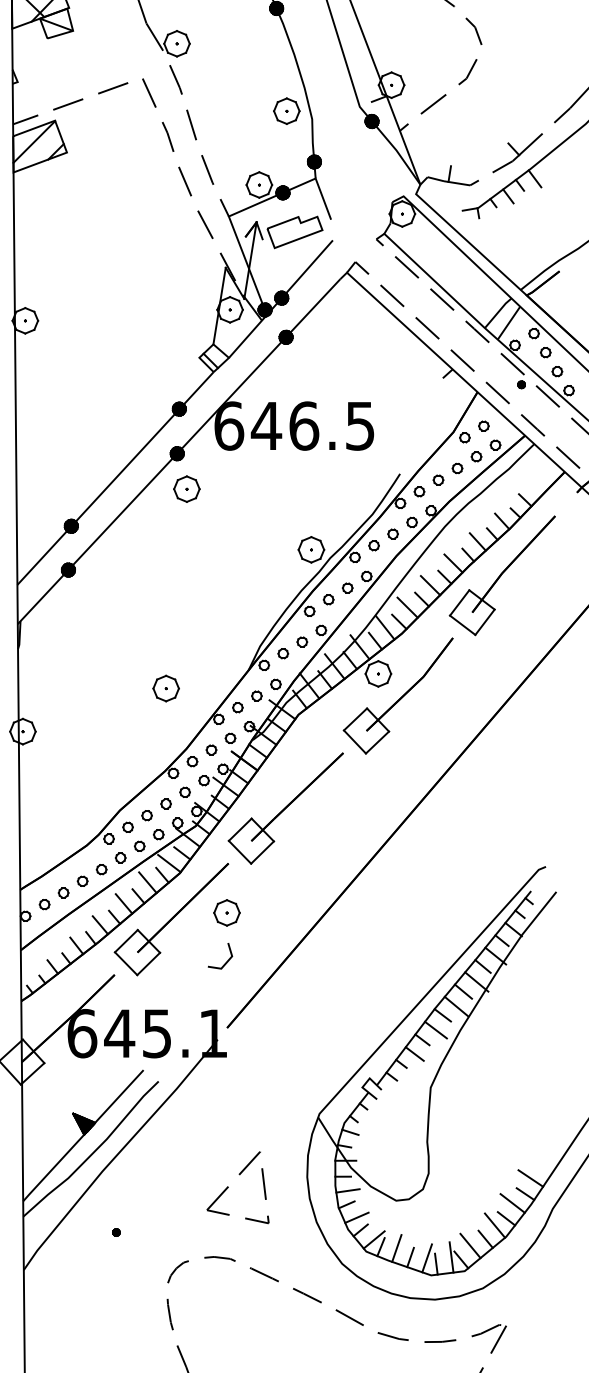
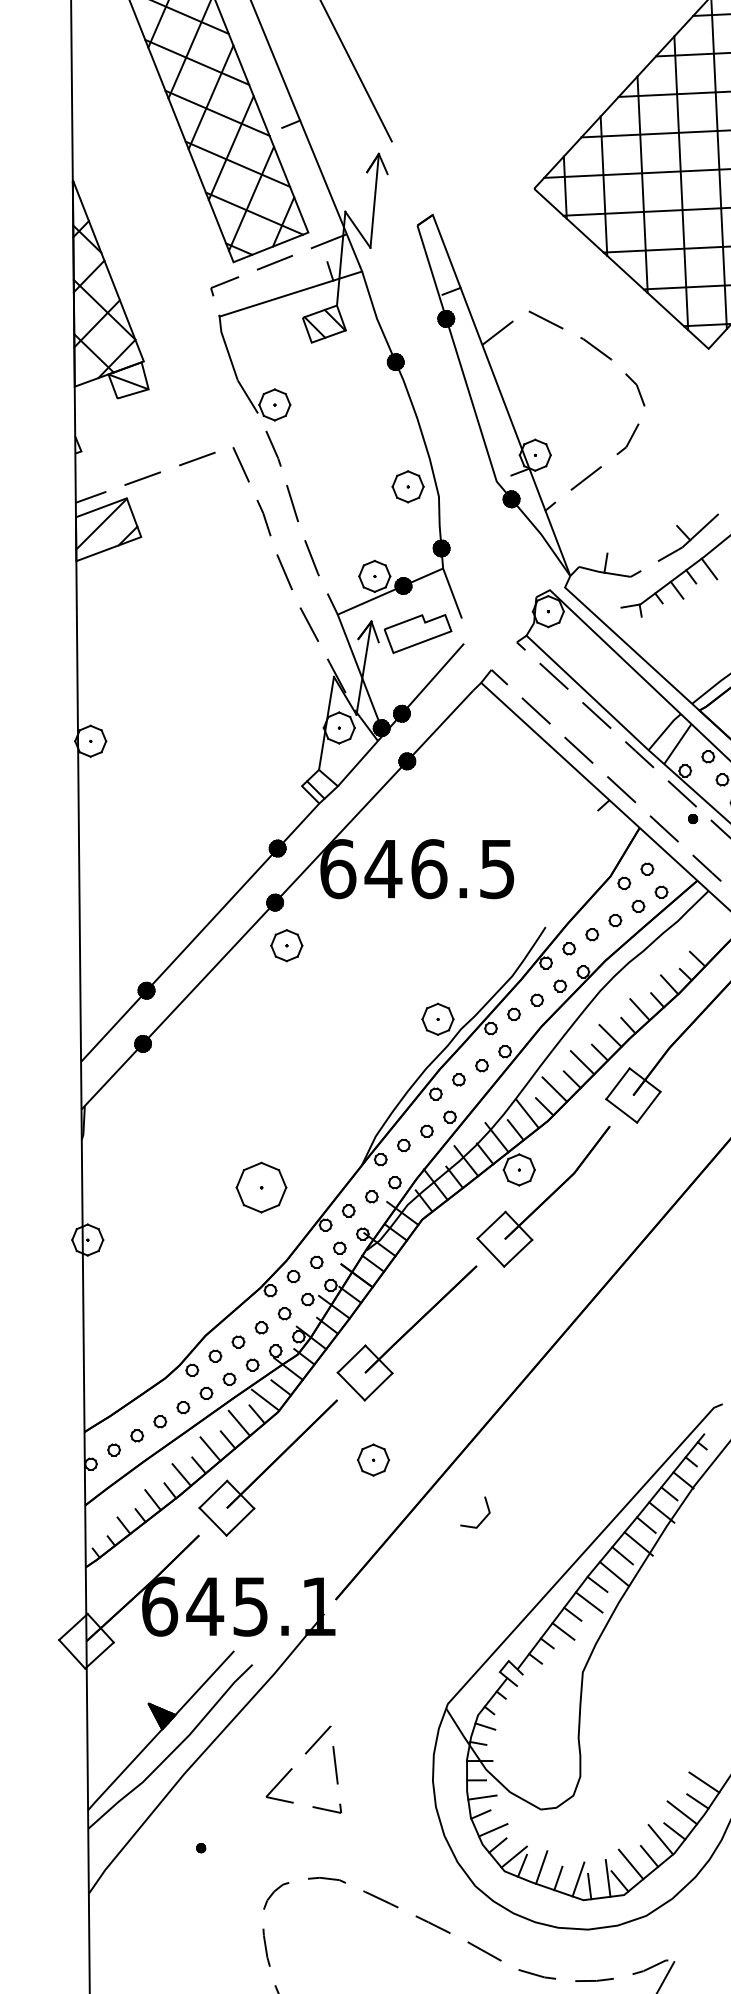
part: (166, 688) -> (261, 1187), size x1.6
part: (226, 912) -> (373, 1459), moved
line: (226, 961) -> (482, 1519), moved
part: (228, 1187) -> (292, 1769), moved

